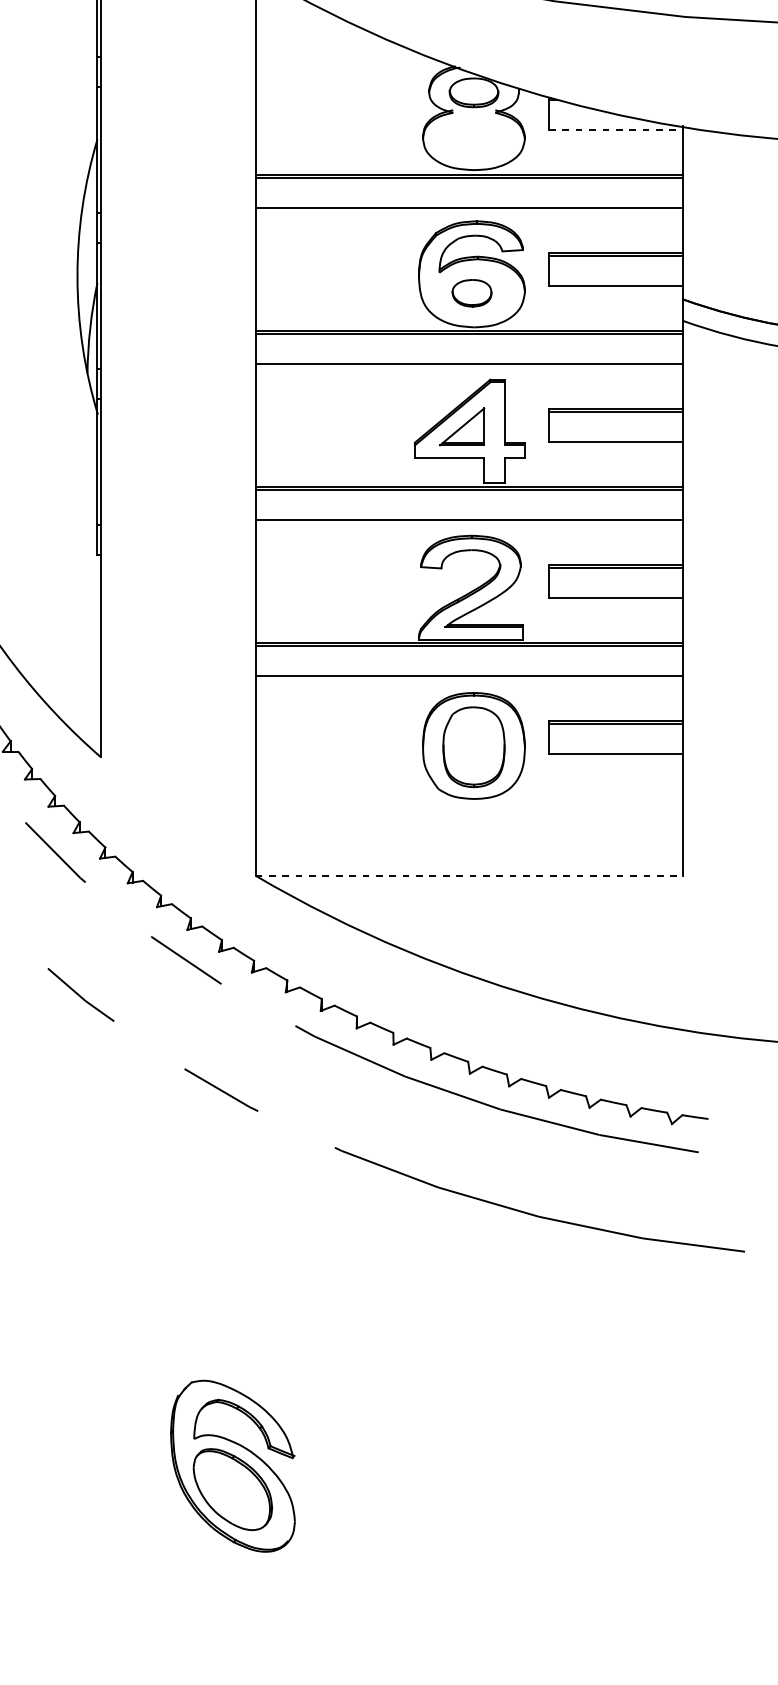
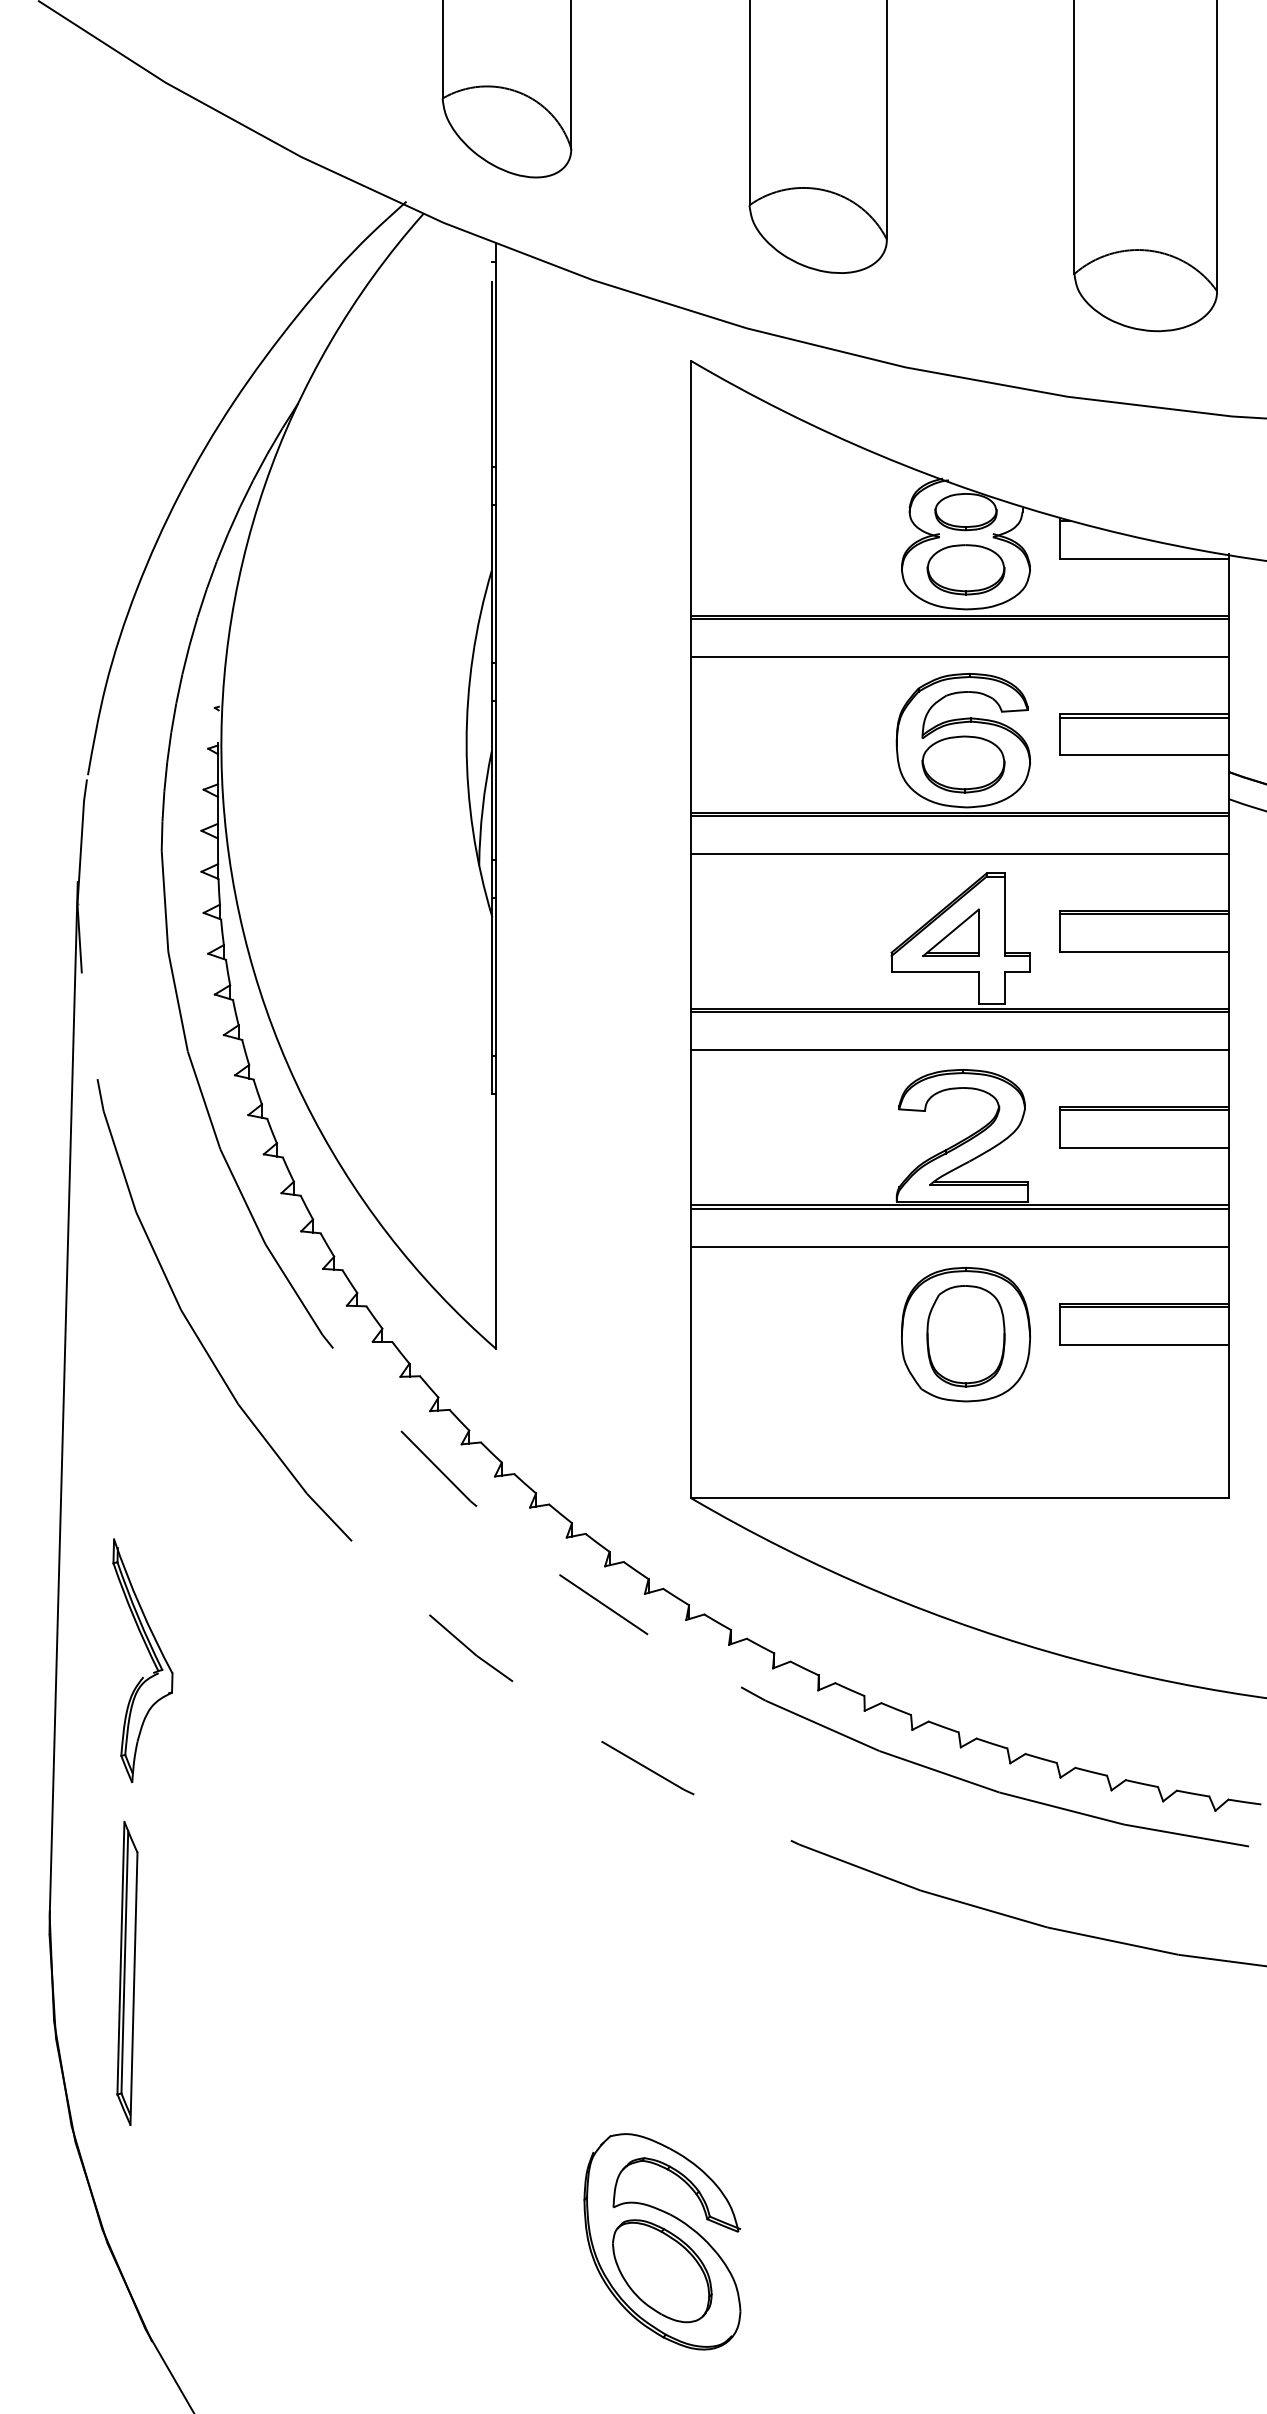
line: (616, 130) -> (1145, 559), dashed -> solid
part: (473, 138) -> (965, 569), added
part: (472, 293) -> (963, 764), size x1.67
line: (469, 876) -> (960, 1498), dashed -> solid

